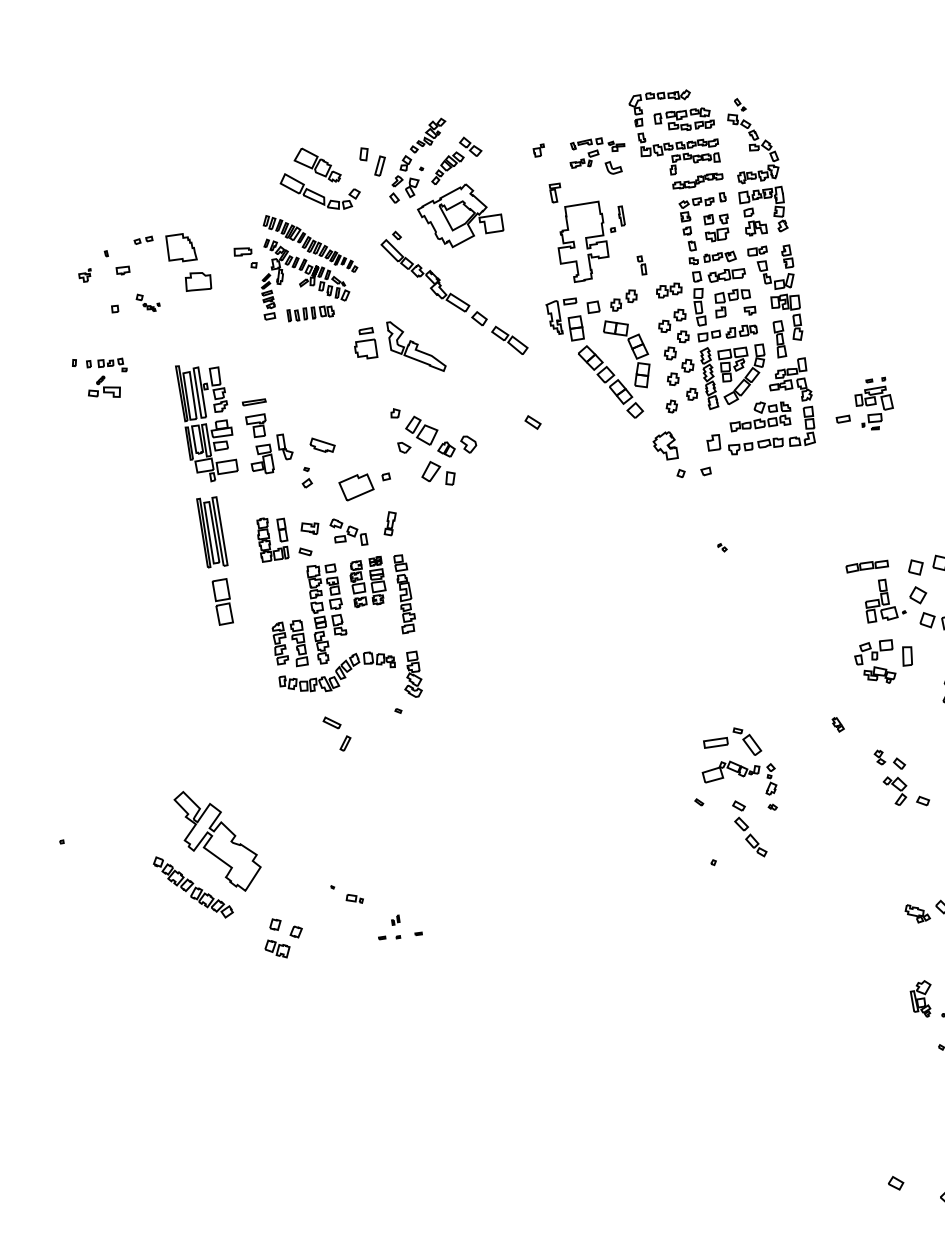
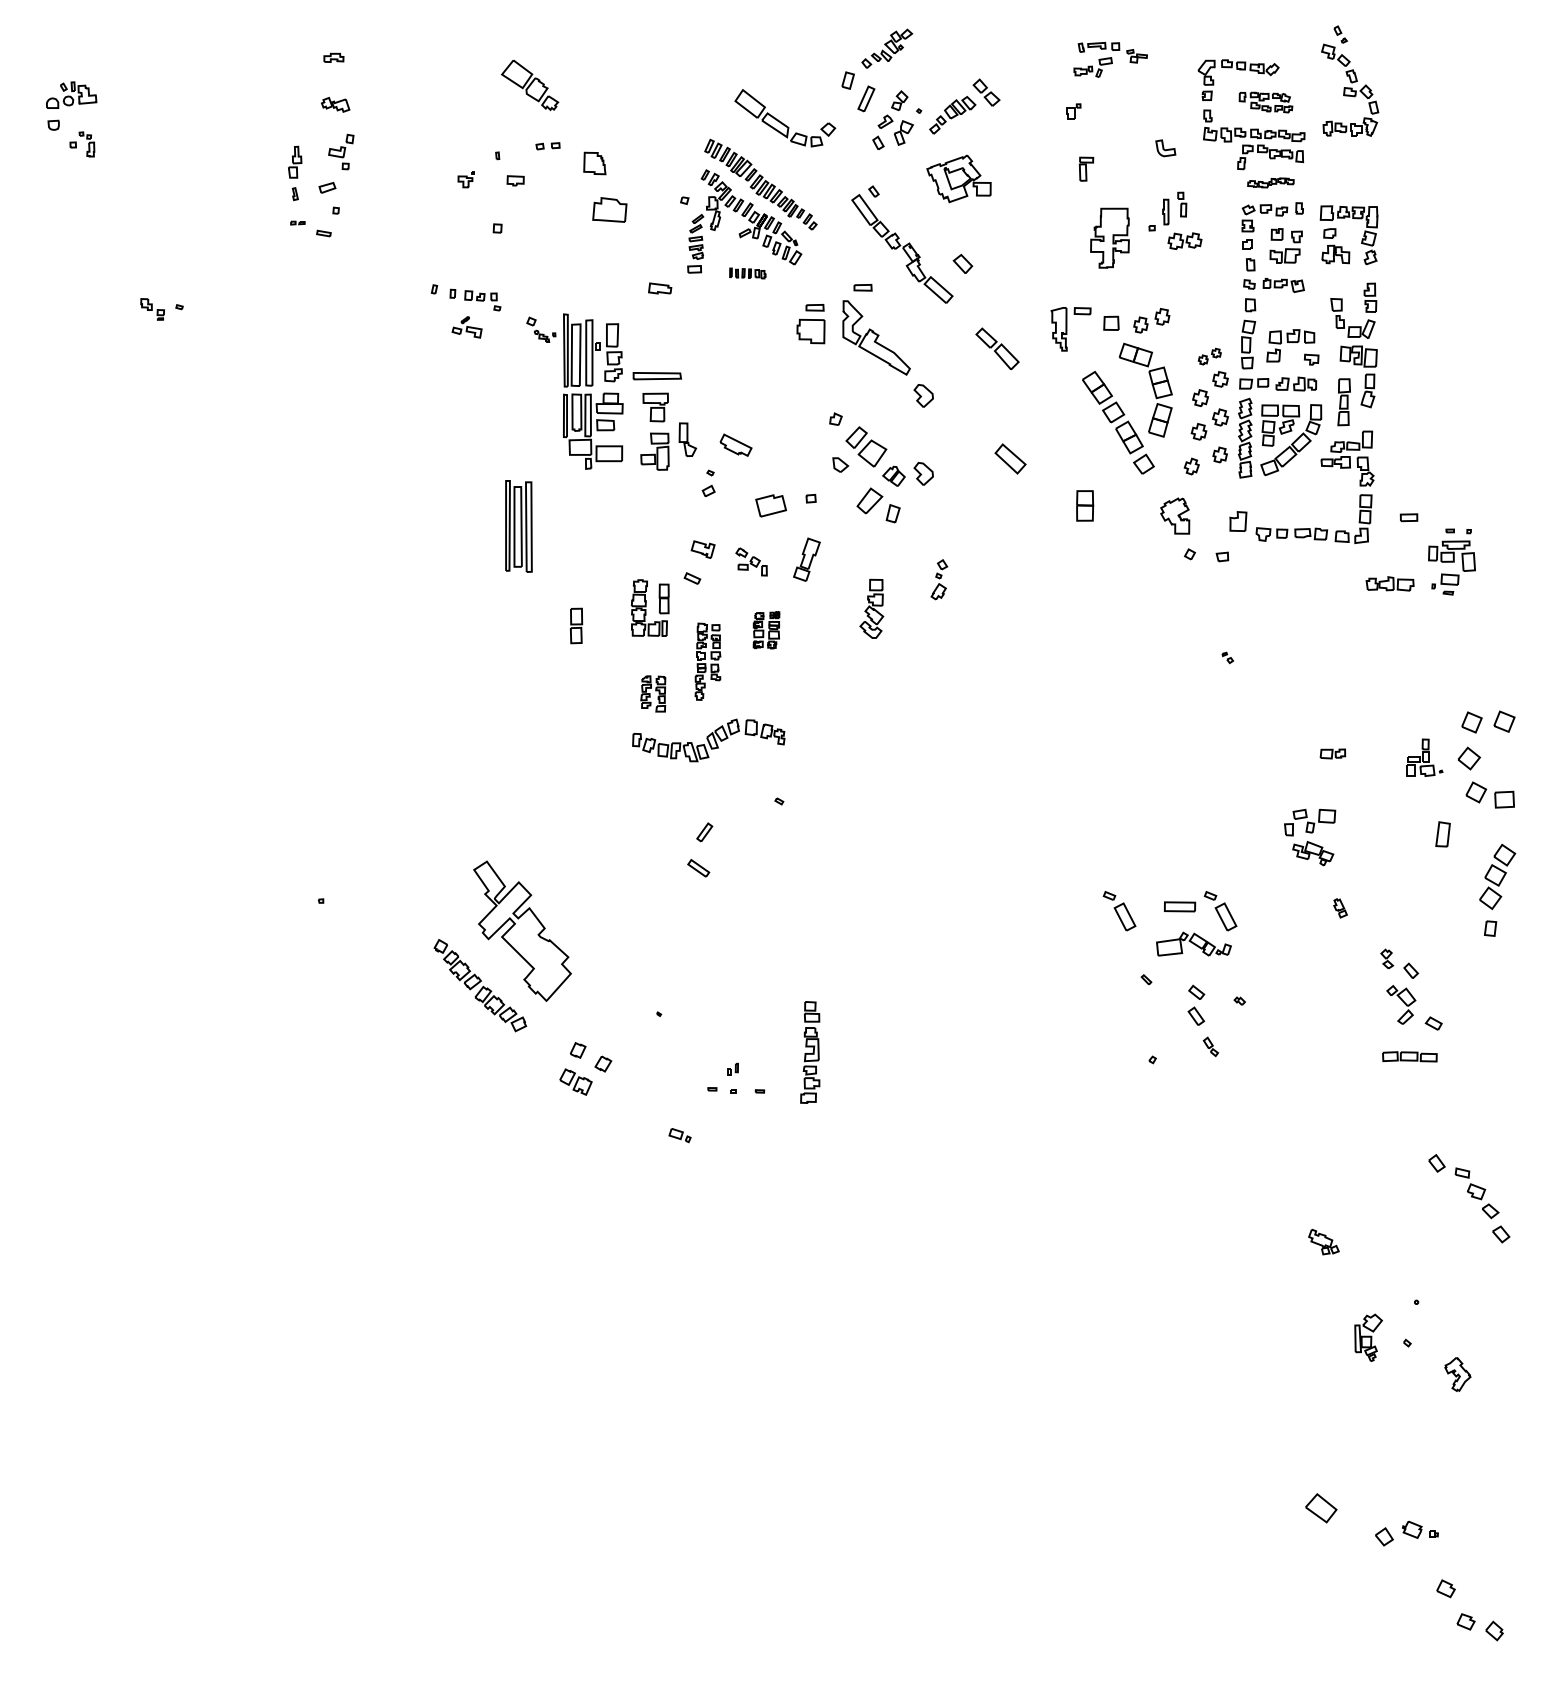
part: (684, 120) -> (1265, 102), size x0.7
part: (428, 135) -> (887, 48), moved
part: (753, 138) -> (1350, 80), moved
part: (596, 151) -> (1110, 59), moved
part: (317, 165) -> (530, 85), moved
part: (697, 180) -> (1270, 182), size x0.7
part: (459, 215) -> (958, 178), size x0.6
part: (581, 242) -> (1109, 238), size x0.6
part: (181, 247) -> (594, 163), size x0.6
part: (243, 251) -> (660, 288), moved
part: (756, 251) -> (1332, 753), moved
part: (642, 265) -> (1182, 204), moved
part: (726, 274) -> (1389, 583), moved
part: (668, 290) -> (1184, 240), moved
part: (148, 302) -> (541, 329), moved
part: (399, 310) -> (862, 287), added
part: (310, 313) -> (747, 273), size x0.6
part: (479, 318) -> (962, 263), moved
part: (672, 320) -> (1209, 356), size x0.6
part: (576, 328) -> (1085, 505), moved
part: (459, 384) -> (923, 395), added
part: (103, 388) -> (466, 327), size x0.7
part: (253, 402) -> (656, 376), size x1.6
part: (874, 404) -> (1451, 561), moved
part: (759, 415) -> (1302, 495), removed
part: (533, 422) -> (1010, 458), size x1.6
part: (356, 486) -> (770, 505), size x0.7
part: (389, 523) -> (806, 559), size x1.4
part: (348, 531) -> (751, 561), size x0.7
part: (212, 532) -> (518, 526), moved
part: (272, 538) -> (650, 607), moved
part: (866, 565) -> (1409, 1056), moved
part: (368, 582) -> (766, 630), size x0.6
part: (404, 593) -> (810, 1052), moved
part: (883, 599) -> (1424, 757), size x0.7
part: (222, 601) -> (576, 625), size x0.6
part: (326, 613) -> (707, 661), size x0.6
part: (289, 644) -> (653, 693), size x0.6
part: (876, 663) -> (1310, 837), moved
part: (411, 674) -> (871, 608), moved
part: (331, 723) -> (698, 868), moved
part: (670, 753) -> (1119, 911), added
part: (770, 779) -> (939, 579), moved
part: (755, 845) -> (1210, 1046), size x0.6
part: (354, 898) -> (679, 1135), moved
part: (917, 912) -> (1323, 1241), moved
part: (922, 999) -> (1368, 1337), moved
part: (895, 1182) -> (1321, 1507), size x1.6

